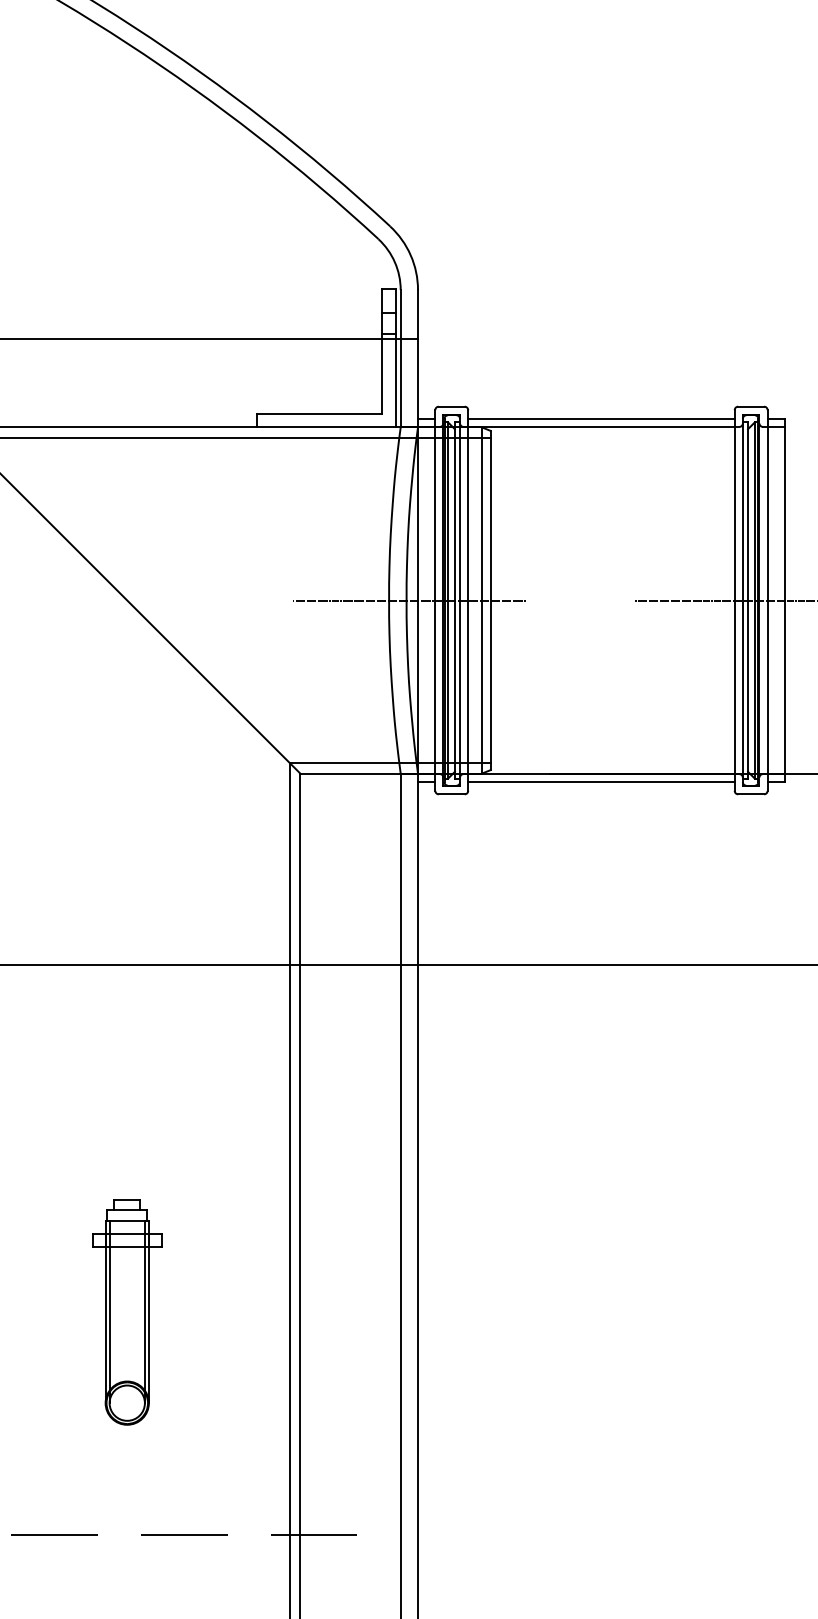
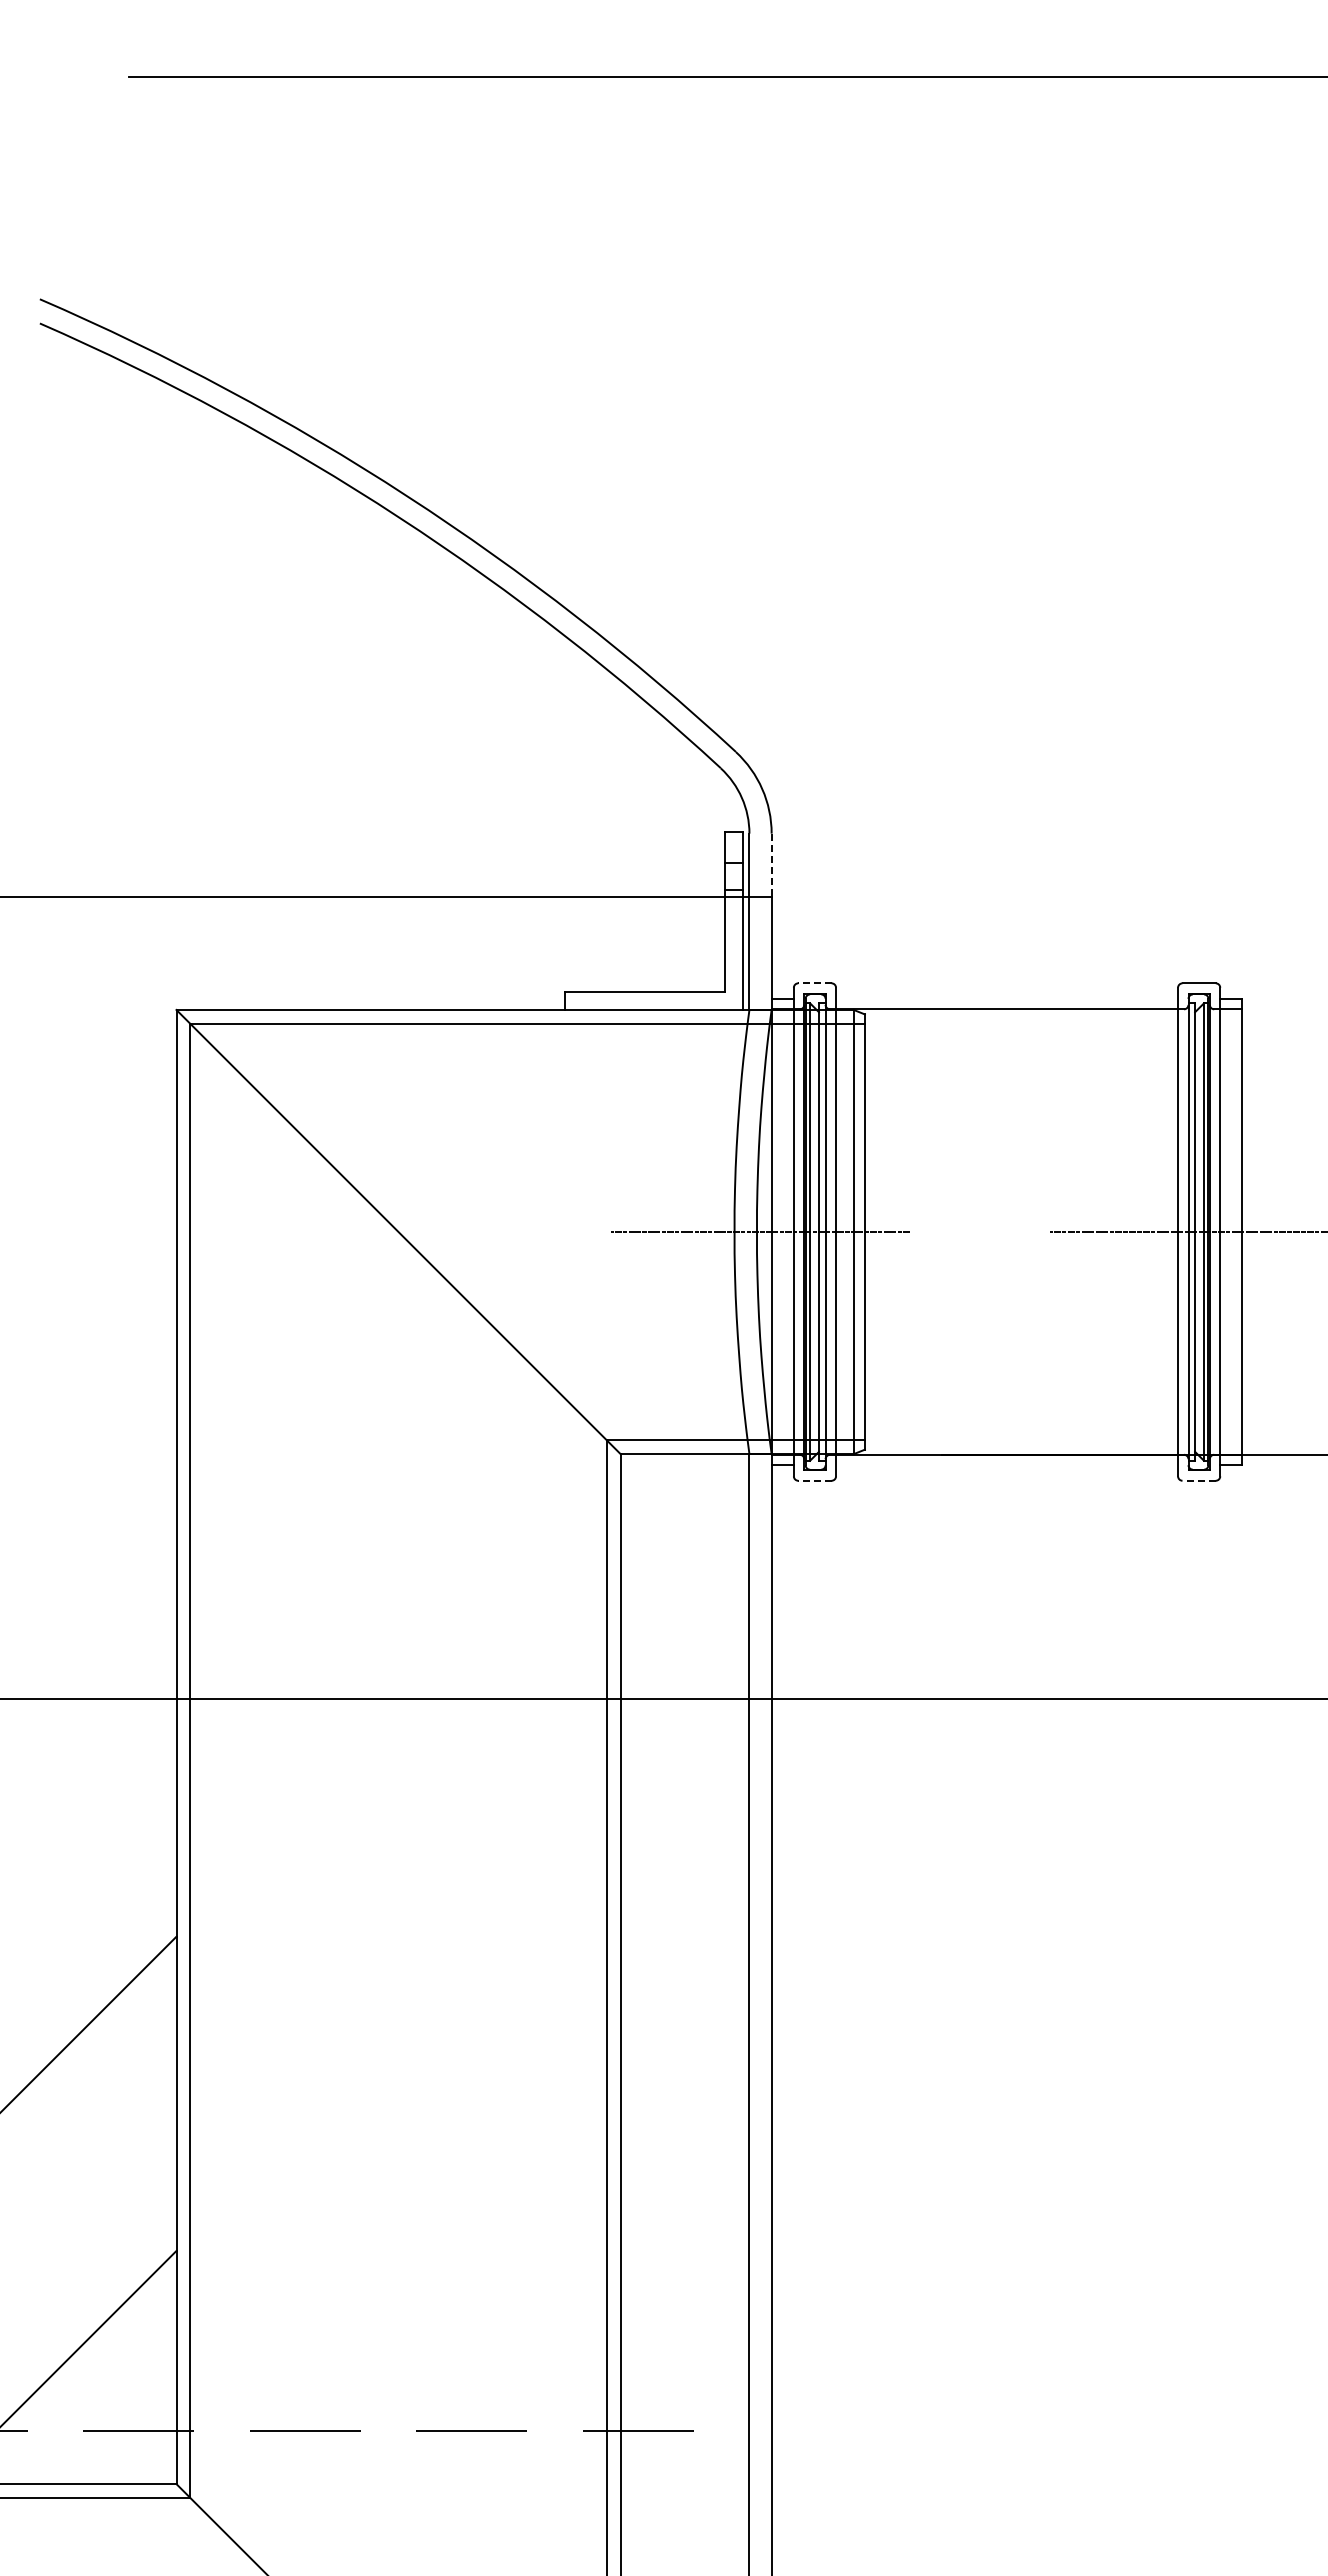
line: (417, 314) -> (771, 865), solid -> dashed
line: (451, 406) -> (814, 983), solid -> dashed
line: (601, 418) -> (1007, 998), removed
line: (601, 782) -> (1007, 1465), removed
line: (451, 794) -> (814, 1480), solid -> dashed
line: (751, 794) -> (1199, 1480), solid -> dashed
part: (127, 1312) -> (398, 2145), removed

